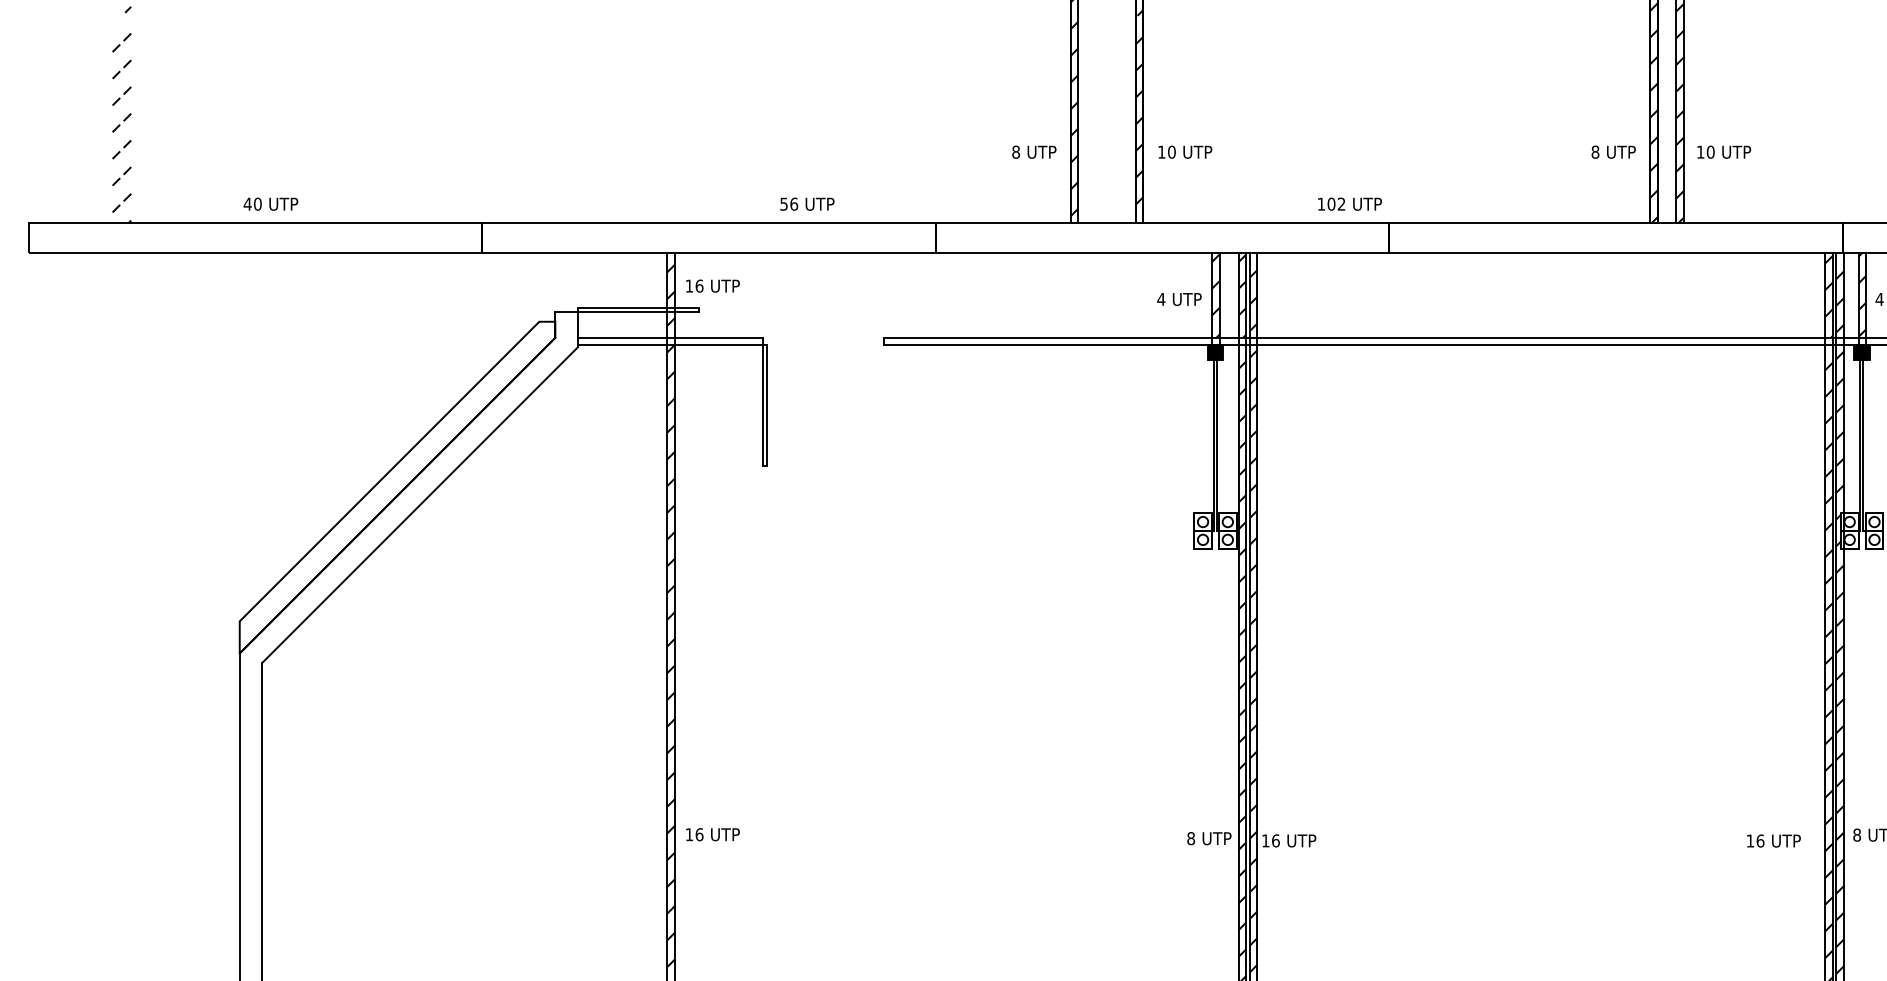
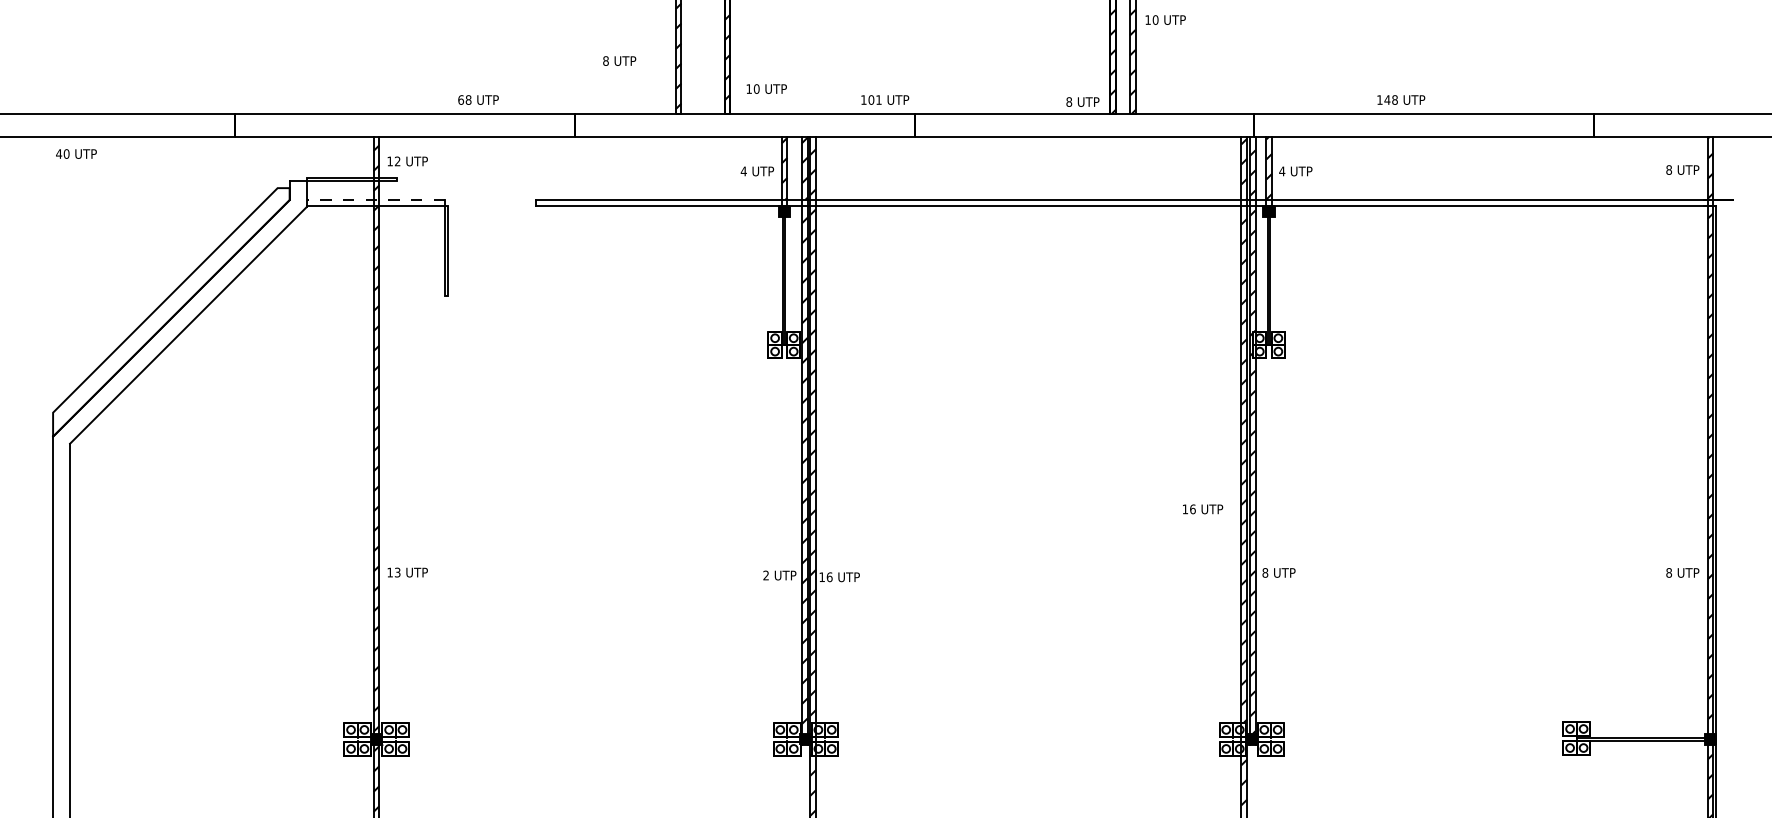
text: (1034, 151) -> (619, 60), moved
text: (1184, 151) -> (766, 88), moved
text: (1613, 151) -> (1082, 101), moved
text: (1723, 151) -> (1165, 19), moved
text: (270, 203) -> (76, 153), moved
text: (788, 203) -> (464, 99), 56 -> 68
text: (1340, 203) -> (878, 99), 102 -> 101
text: (699, 286) -> (397, 161), 16 -> 12
line: (669, 338) -> (375, 200), solid -> dashed
text: (699, 834) -> (397, 572), 16 -> 13
text: (1191, 838) -> (766, 575), 8 -> 2
text: (1774, 841) -> (1203, 509), moved

